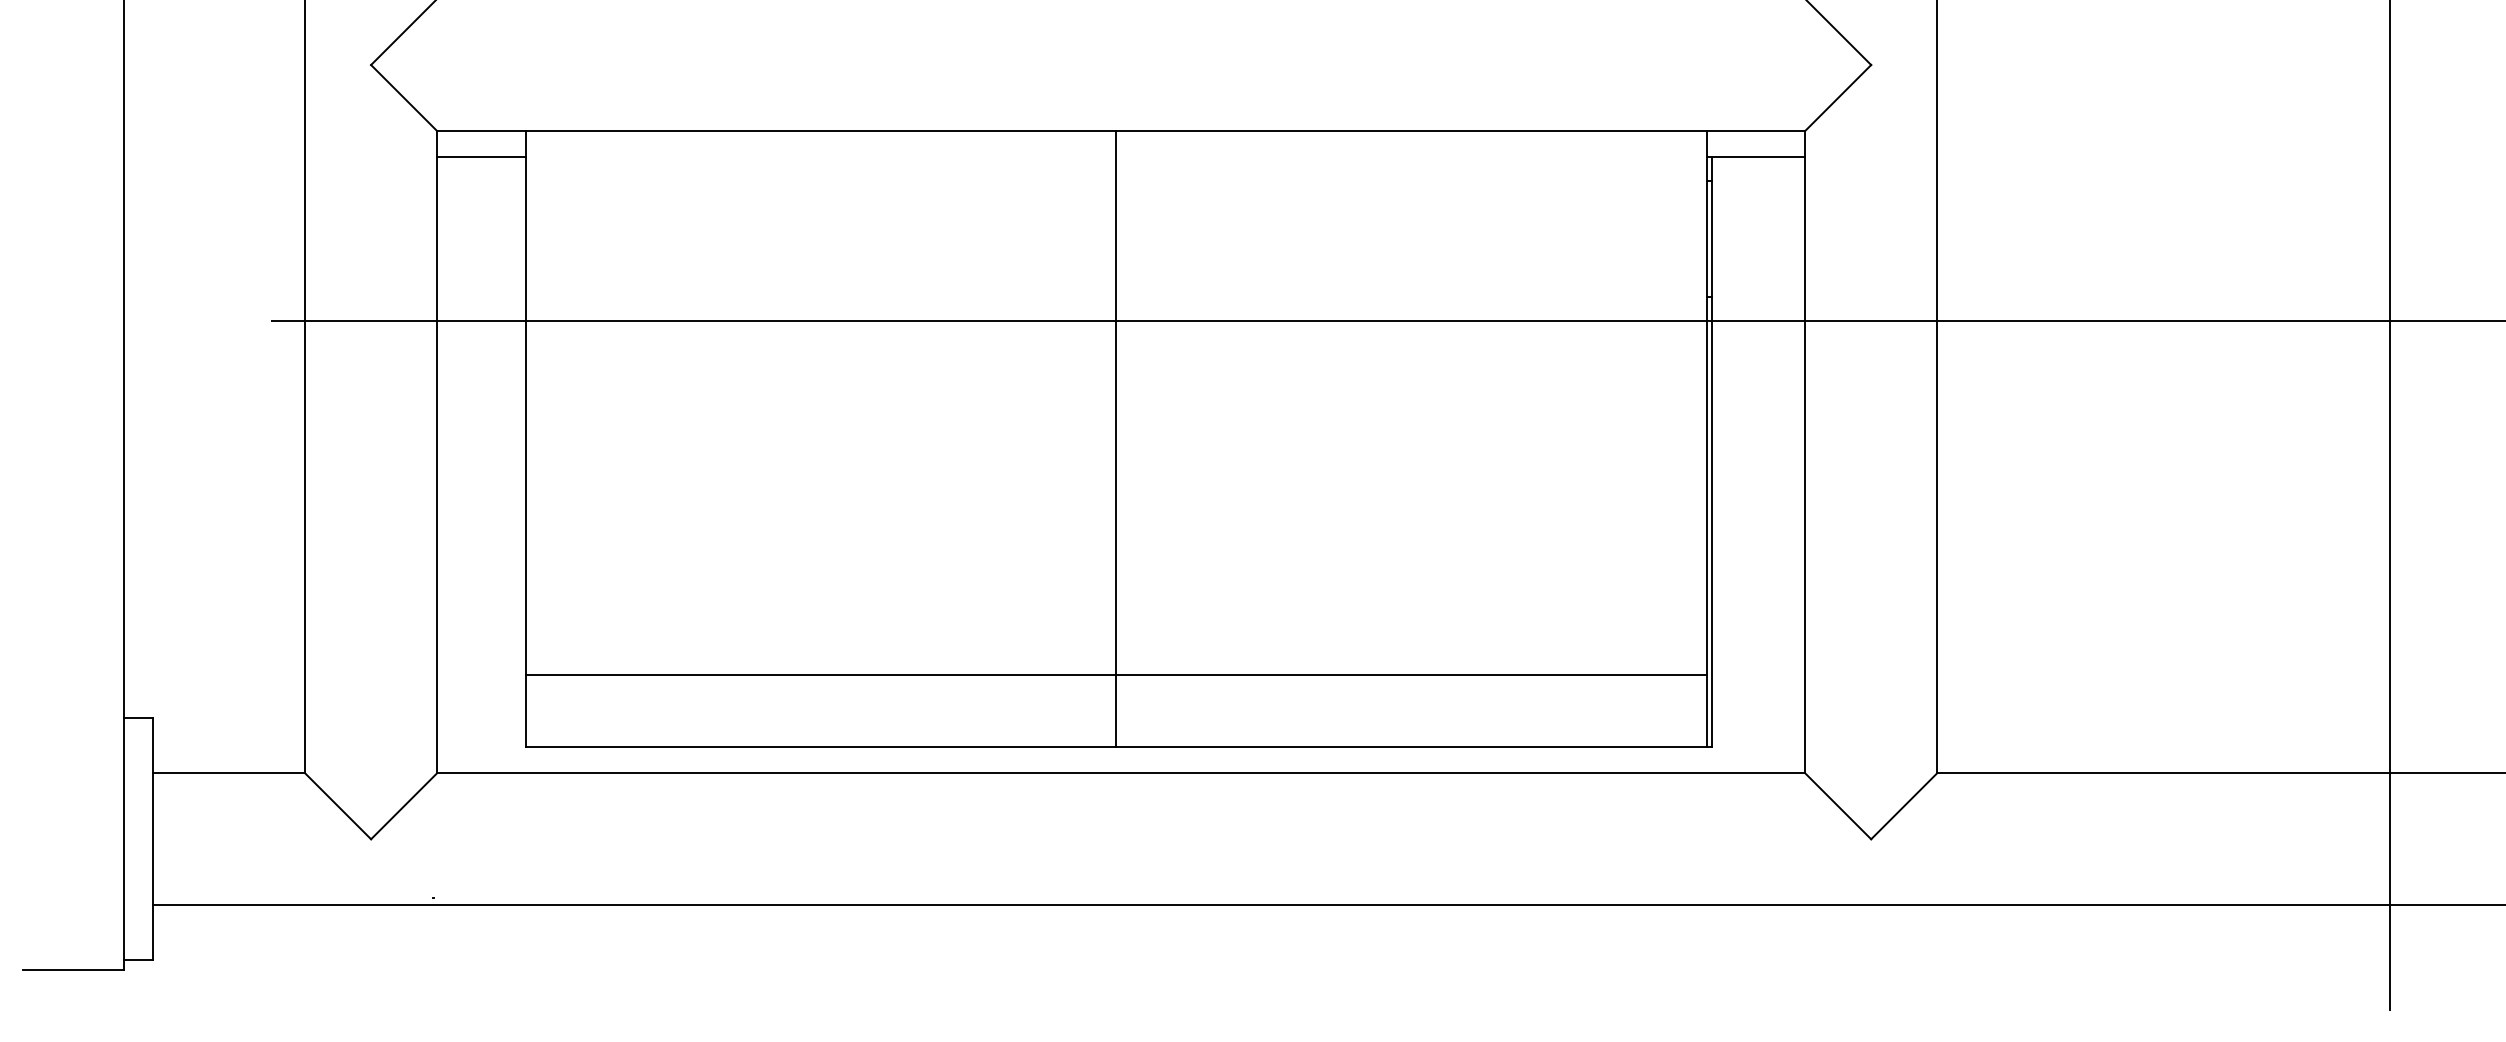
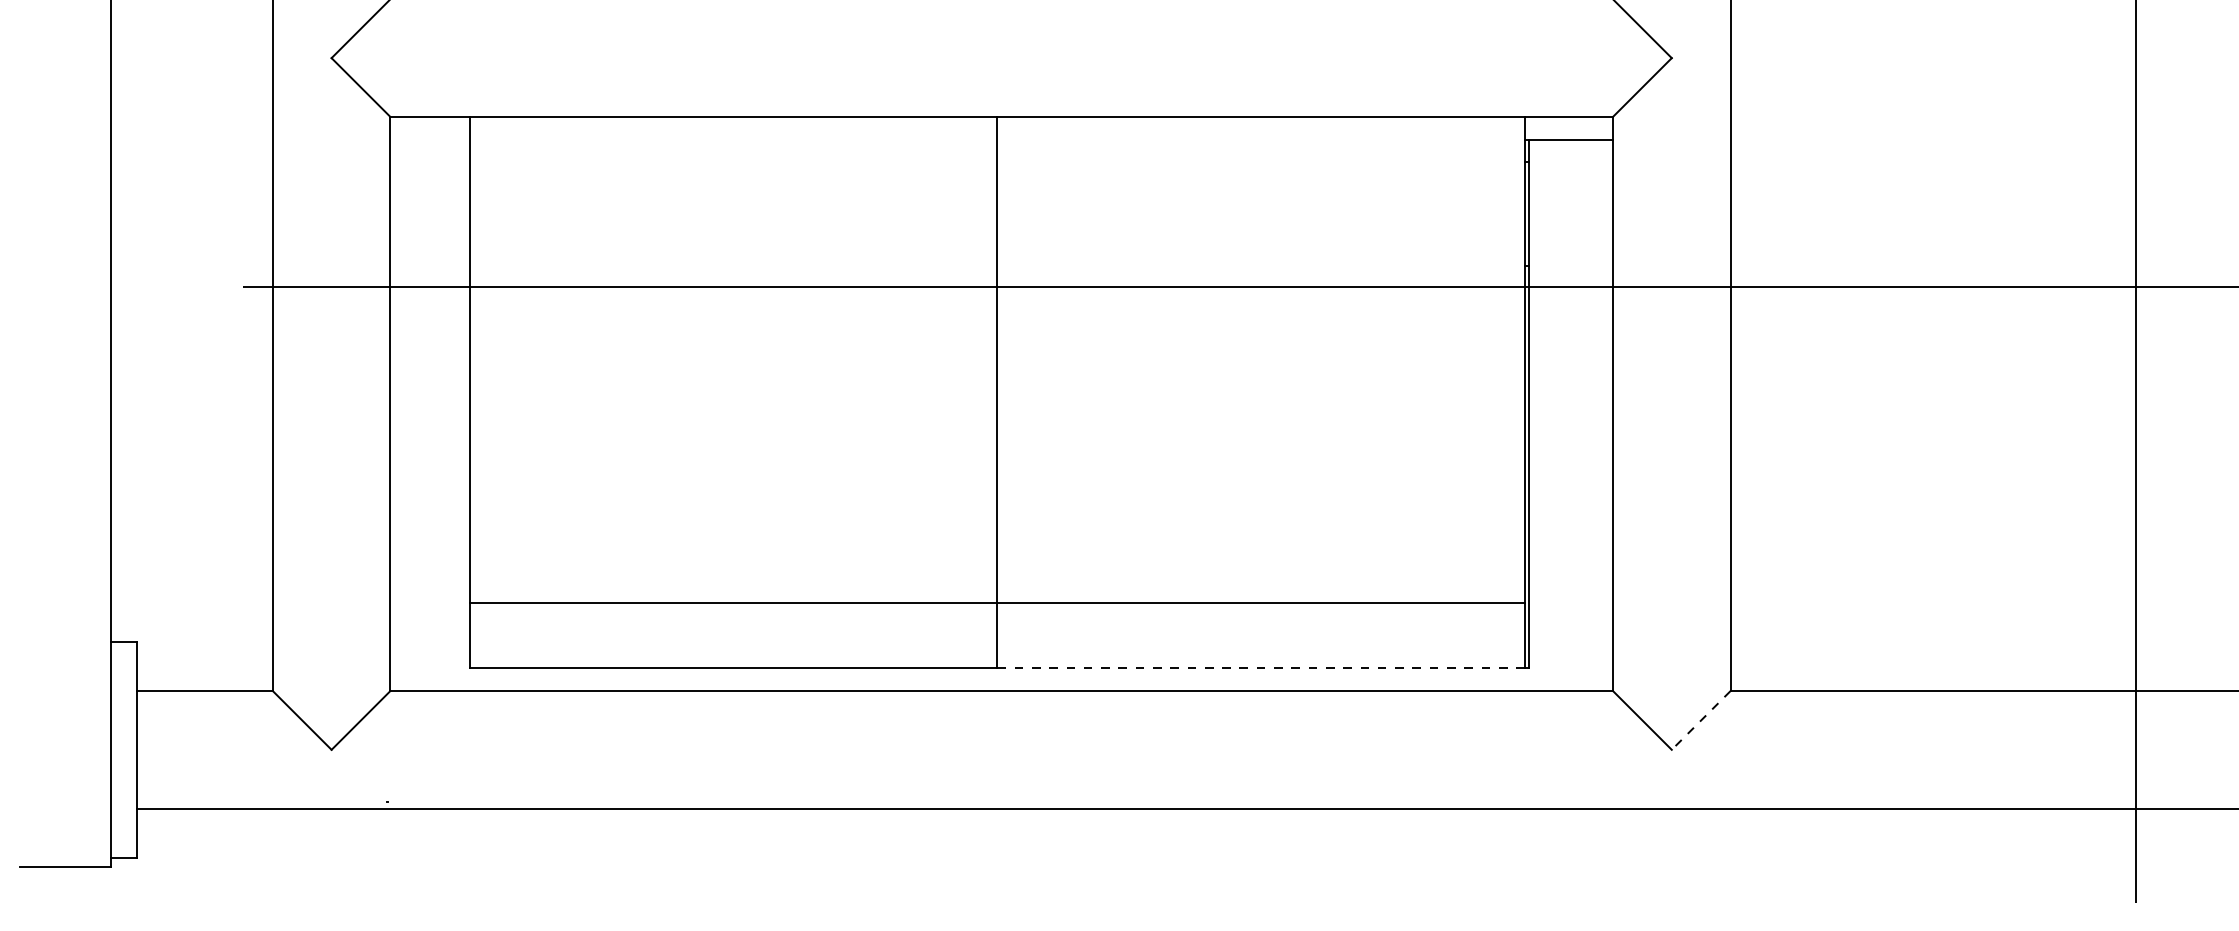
line: (480, 156) -> (429, 139), removed
line: (1410, 747) -> (1260, 667), solid -> dashed
line: (1904, 806) -> (1701, 720), solid -> dashed

